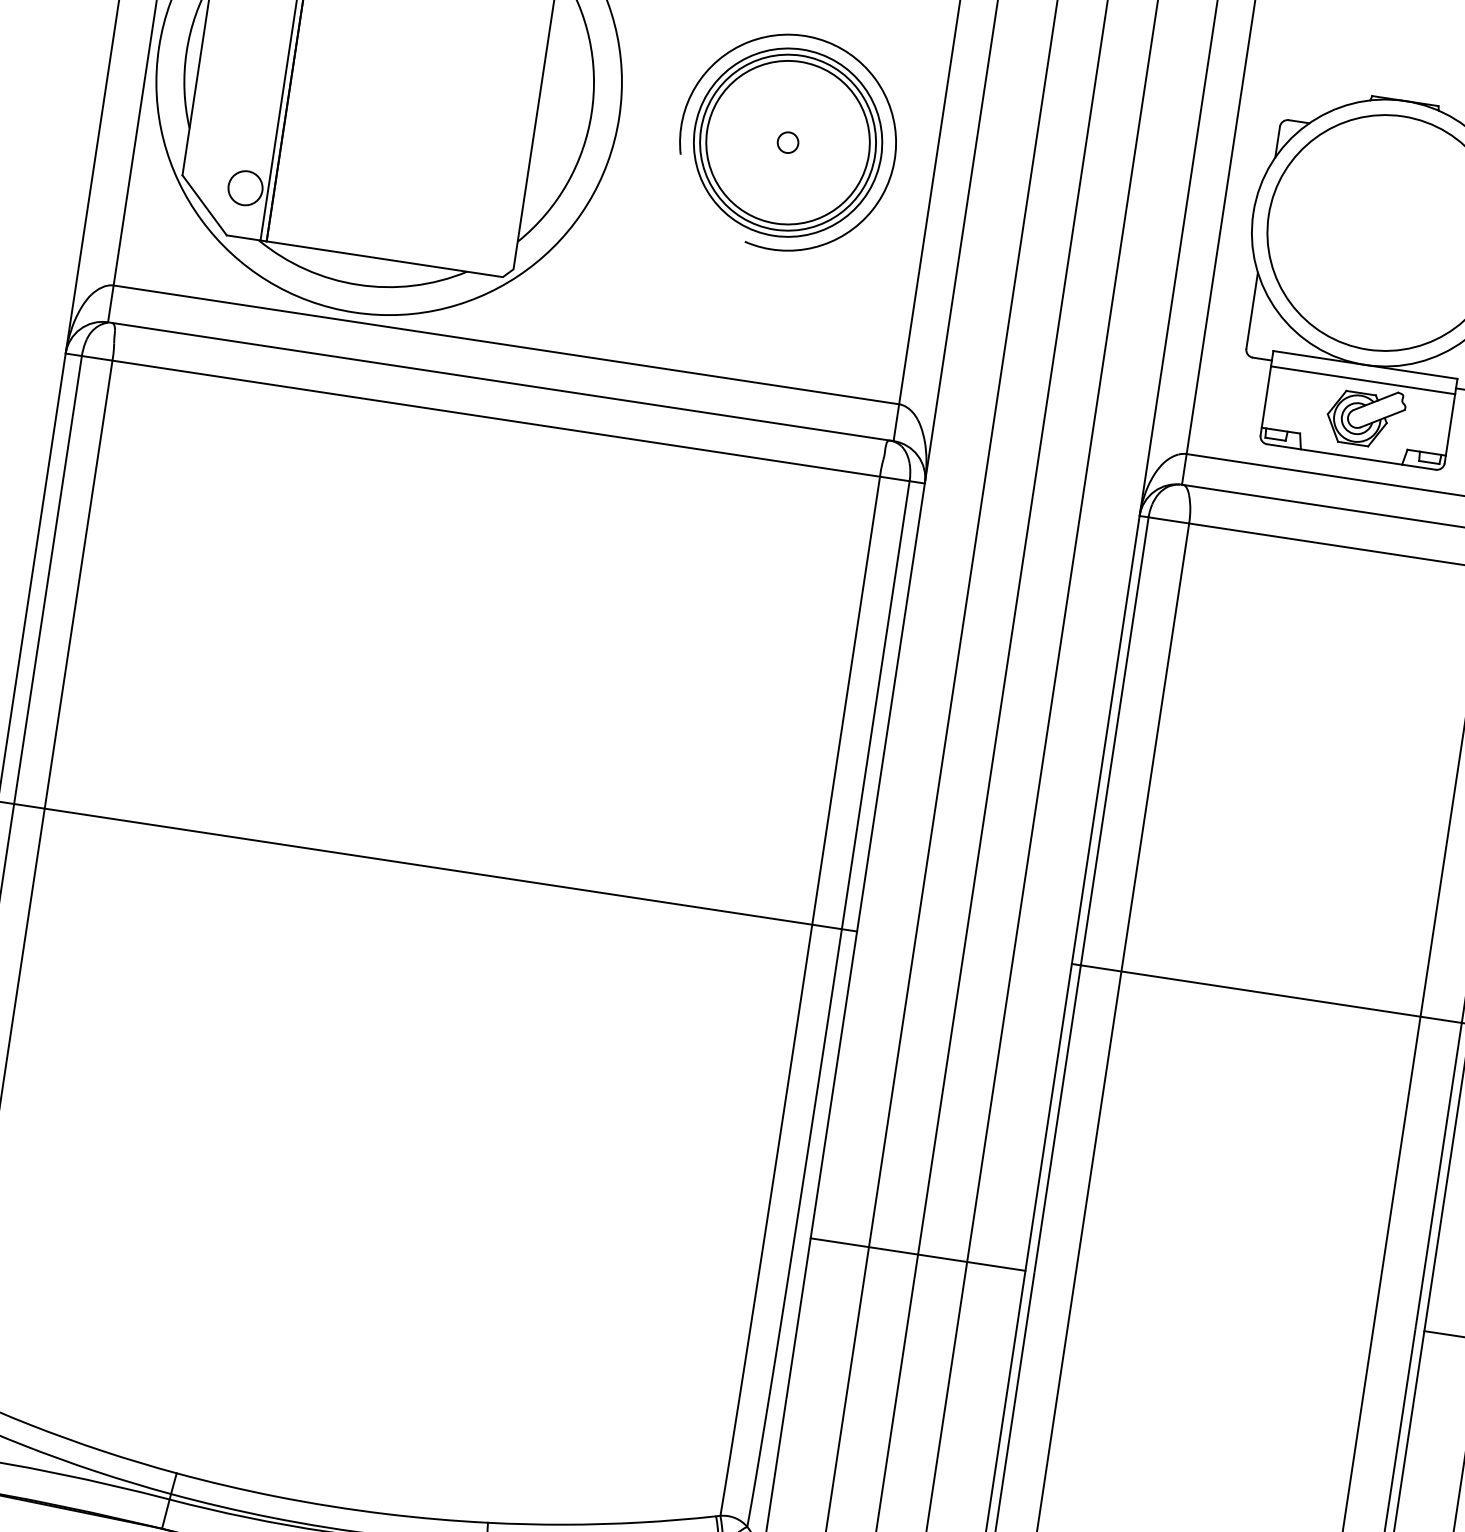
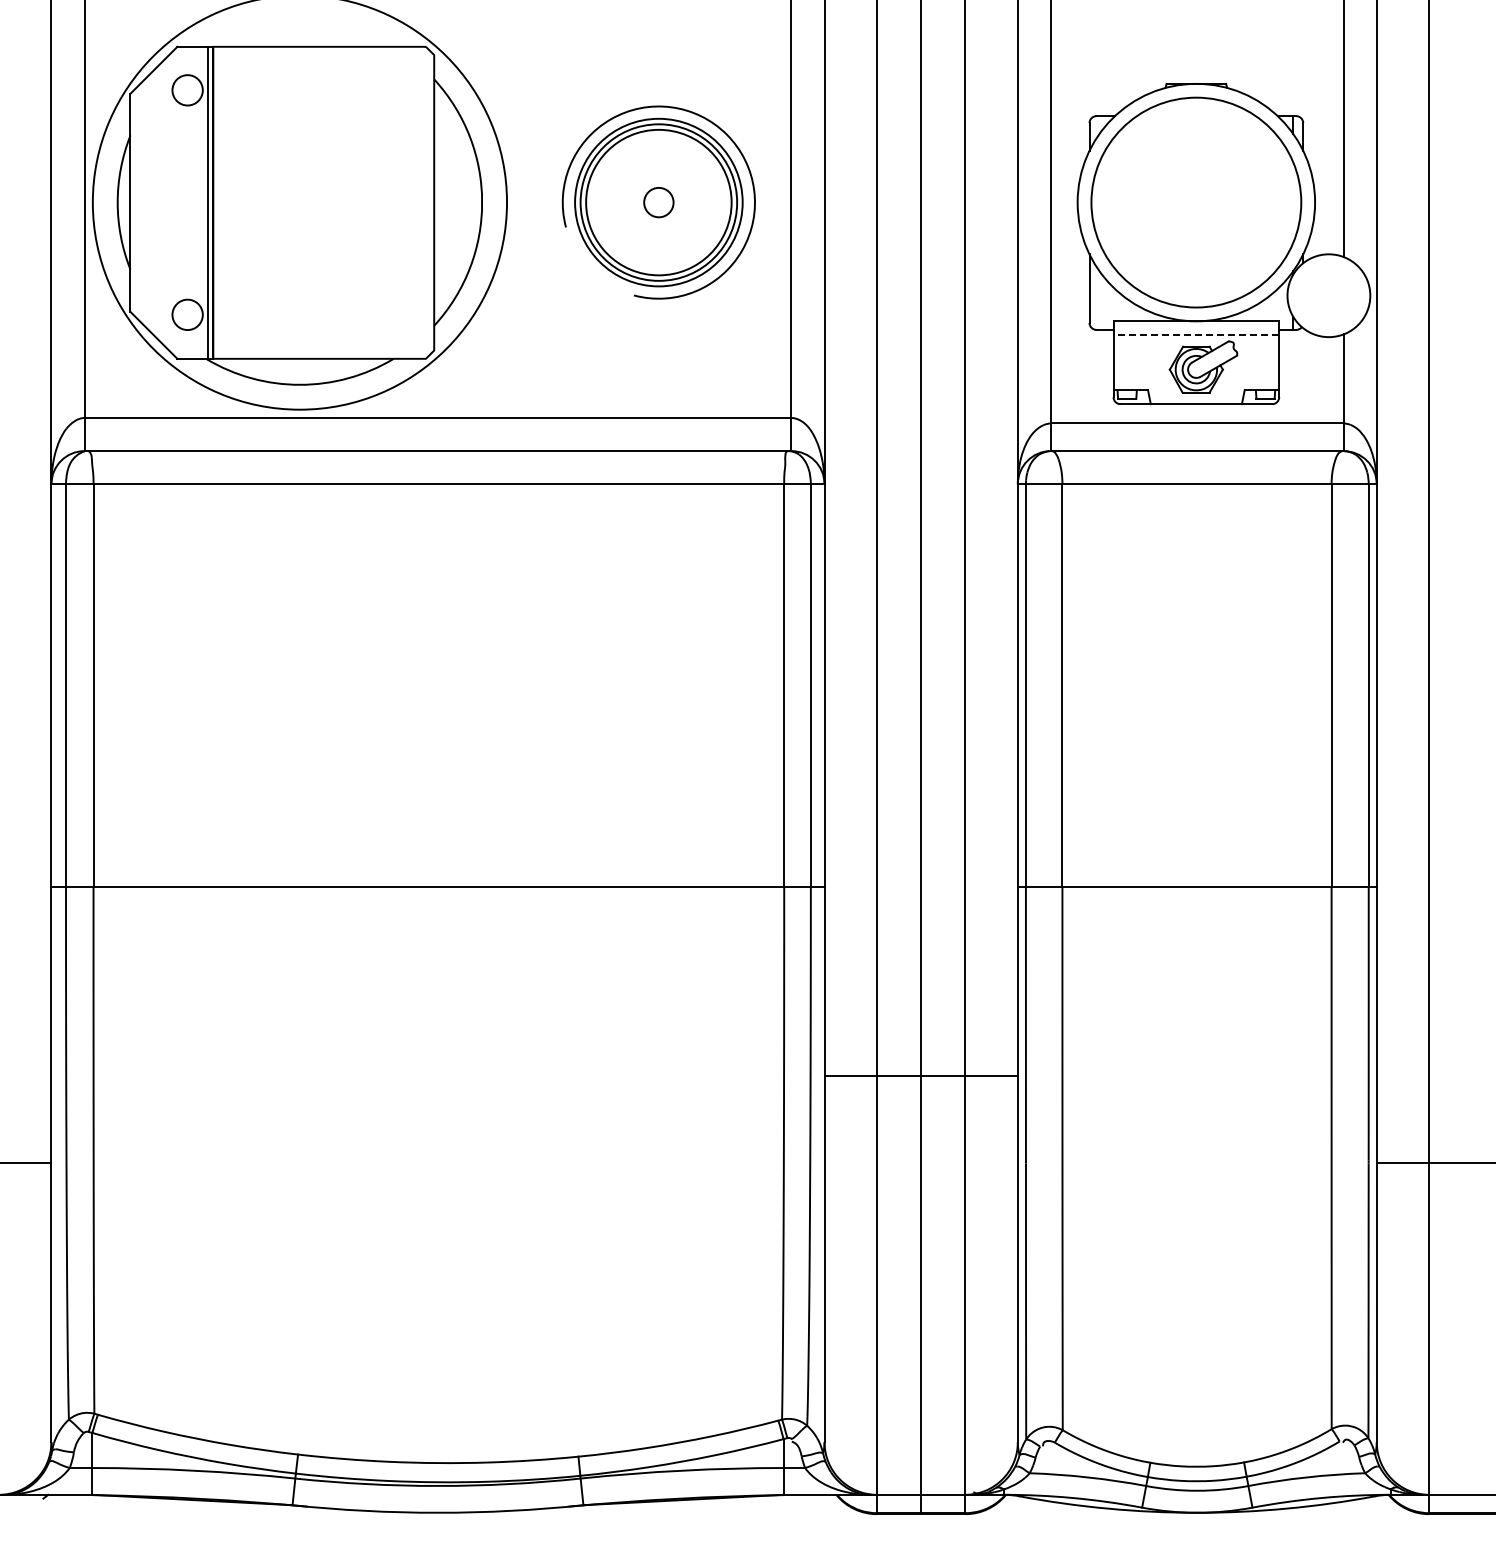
circle: (787, 142) -> (658, 202), size x1.6
line: (1363, 380) -> (1196, 335), solid -> dashed
line: (917, 1254) -> (920, 1076), moved

